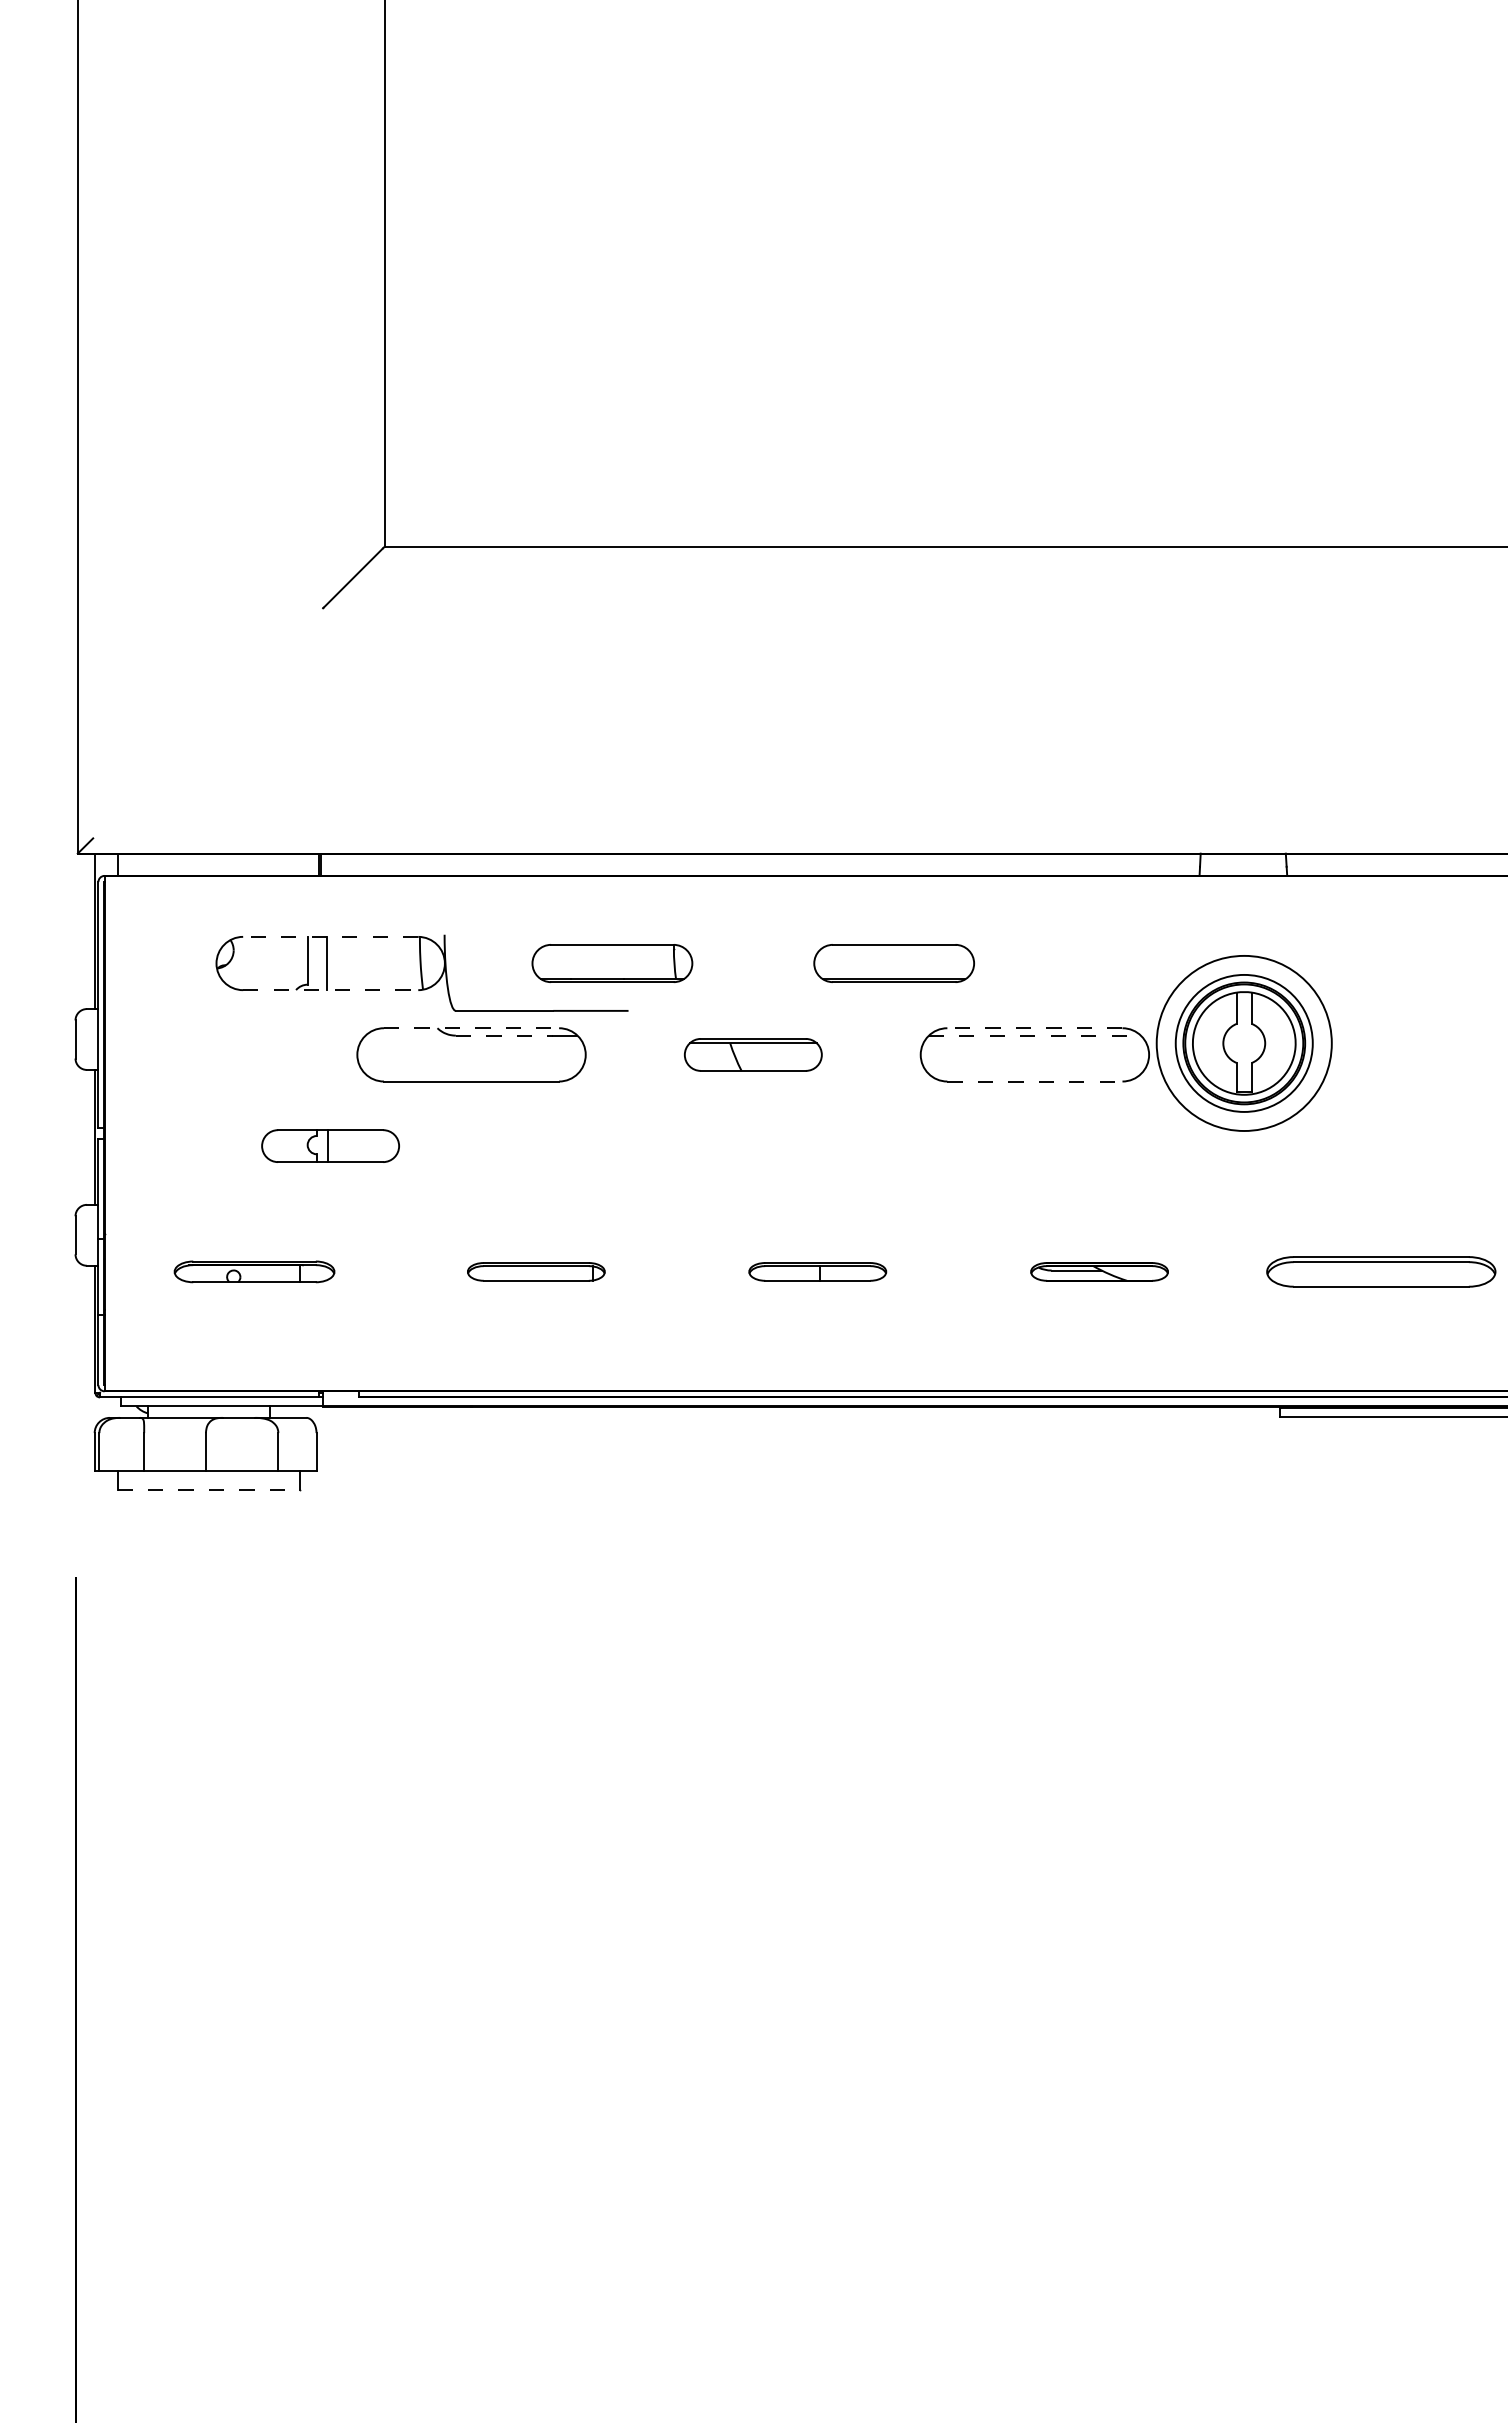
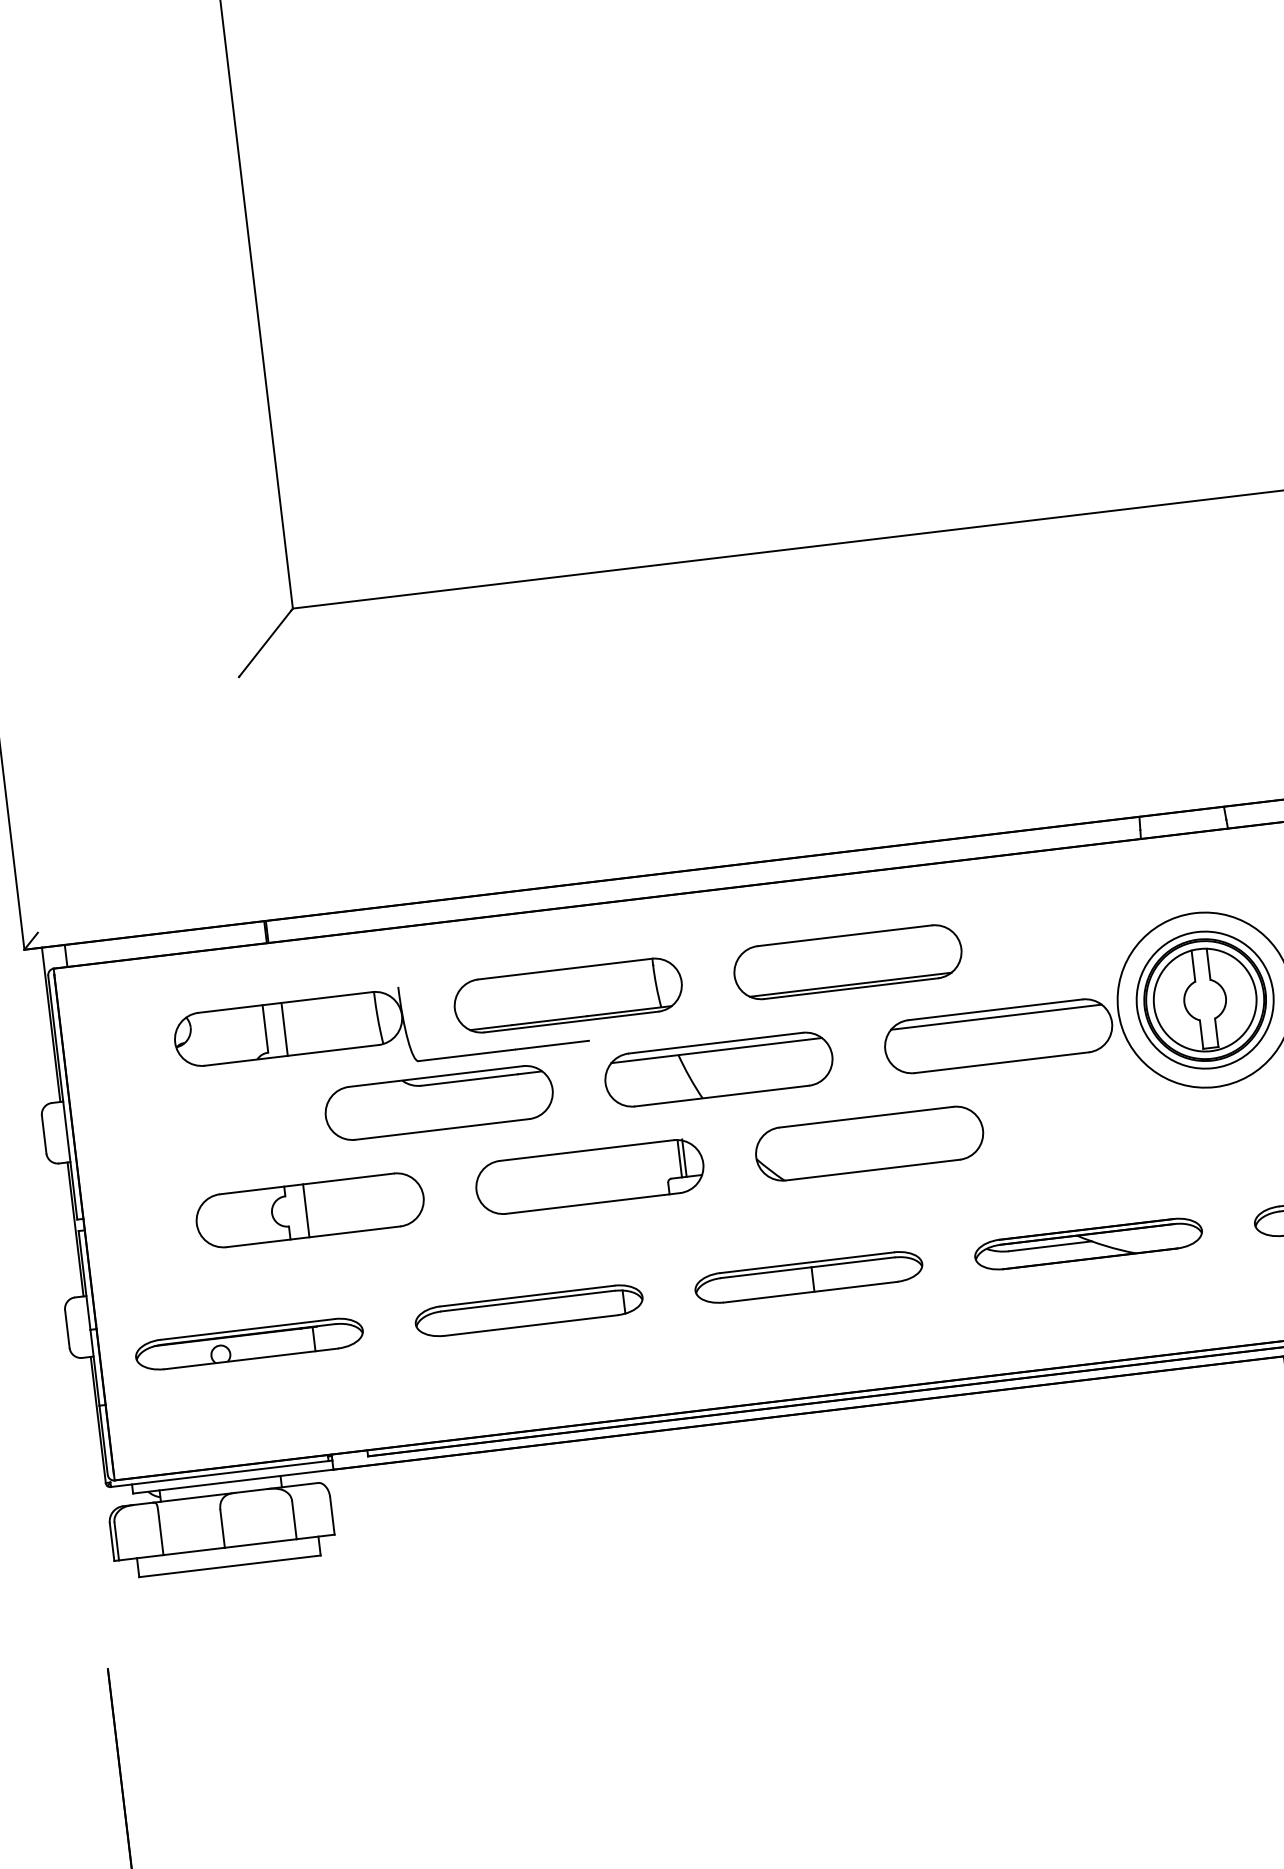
line: (330, 936) -> (285, 1002), dashed -> solid
part: (612, 963) -> (568, 995), size x1.43
part: (894, 963) -> (848, 962), size x1.43
line: (330, 990) -> (291, 1055), dashed -> solid
line: (471, 1028) -> (436, 1076), dashed -> solid
line: (1034, 1028) -> (995, 1010), dashed -> solid
line: (504, 1035) -> (469, 1079), dashed -> solid
line: (1035, 1035) -> (996, 1016), dashed -> solid
part: (753, 1054) -> (719, 1069), size x1.67
line: (1034, 1081) -> (1001, 1062), dashed -> solid
part: (330, 1145) -> (309, 1209), size x1.67
part: (612, 1145) -> (589, 1176), added
part: (894, 1145) -> (869, 1142), added
part: (254, 1271) -> (249, 1343), size x1.43
part: (536, 1271) -> (529, 1310), size x1.67
part: (817, 1271) -> (808, 1277), size x1.67
part: (1099, 1271) -> (1088, 1243), size x1.67
line: (209, 1490) -> (230, 1566), dashed -> solid

